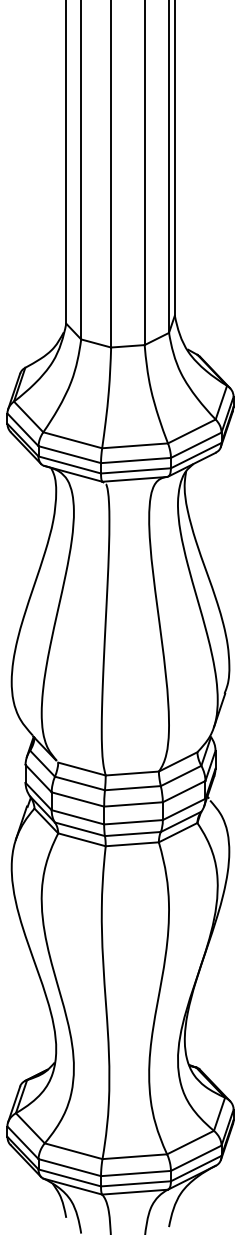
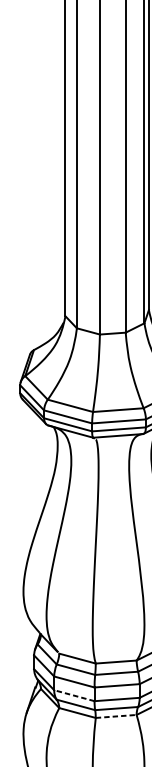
line: (77, 817) -> (74, 695), solid -> dashed
line: (132, 844) -> (116, 716), solid -> dashed

